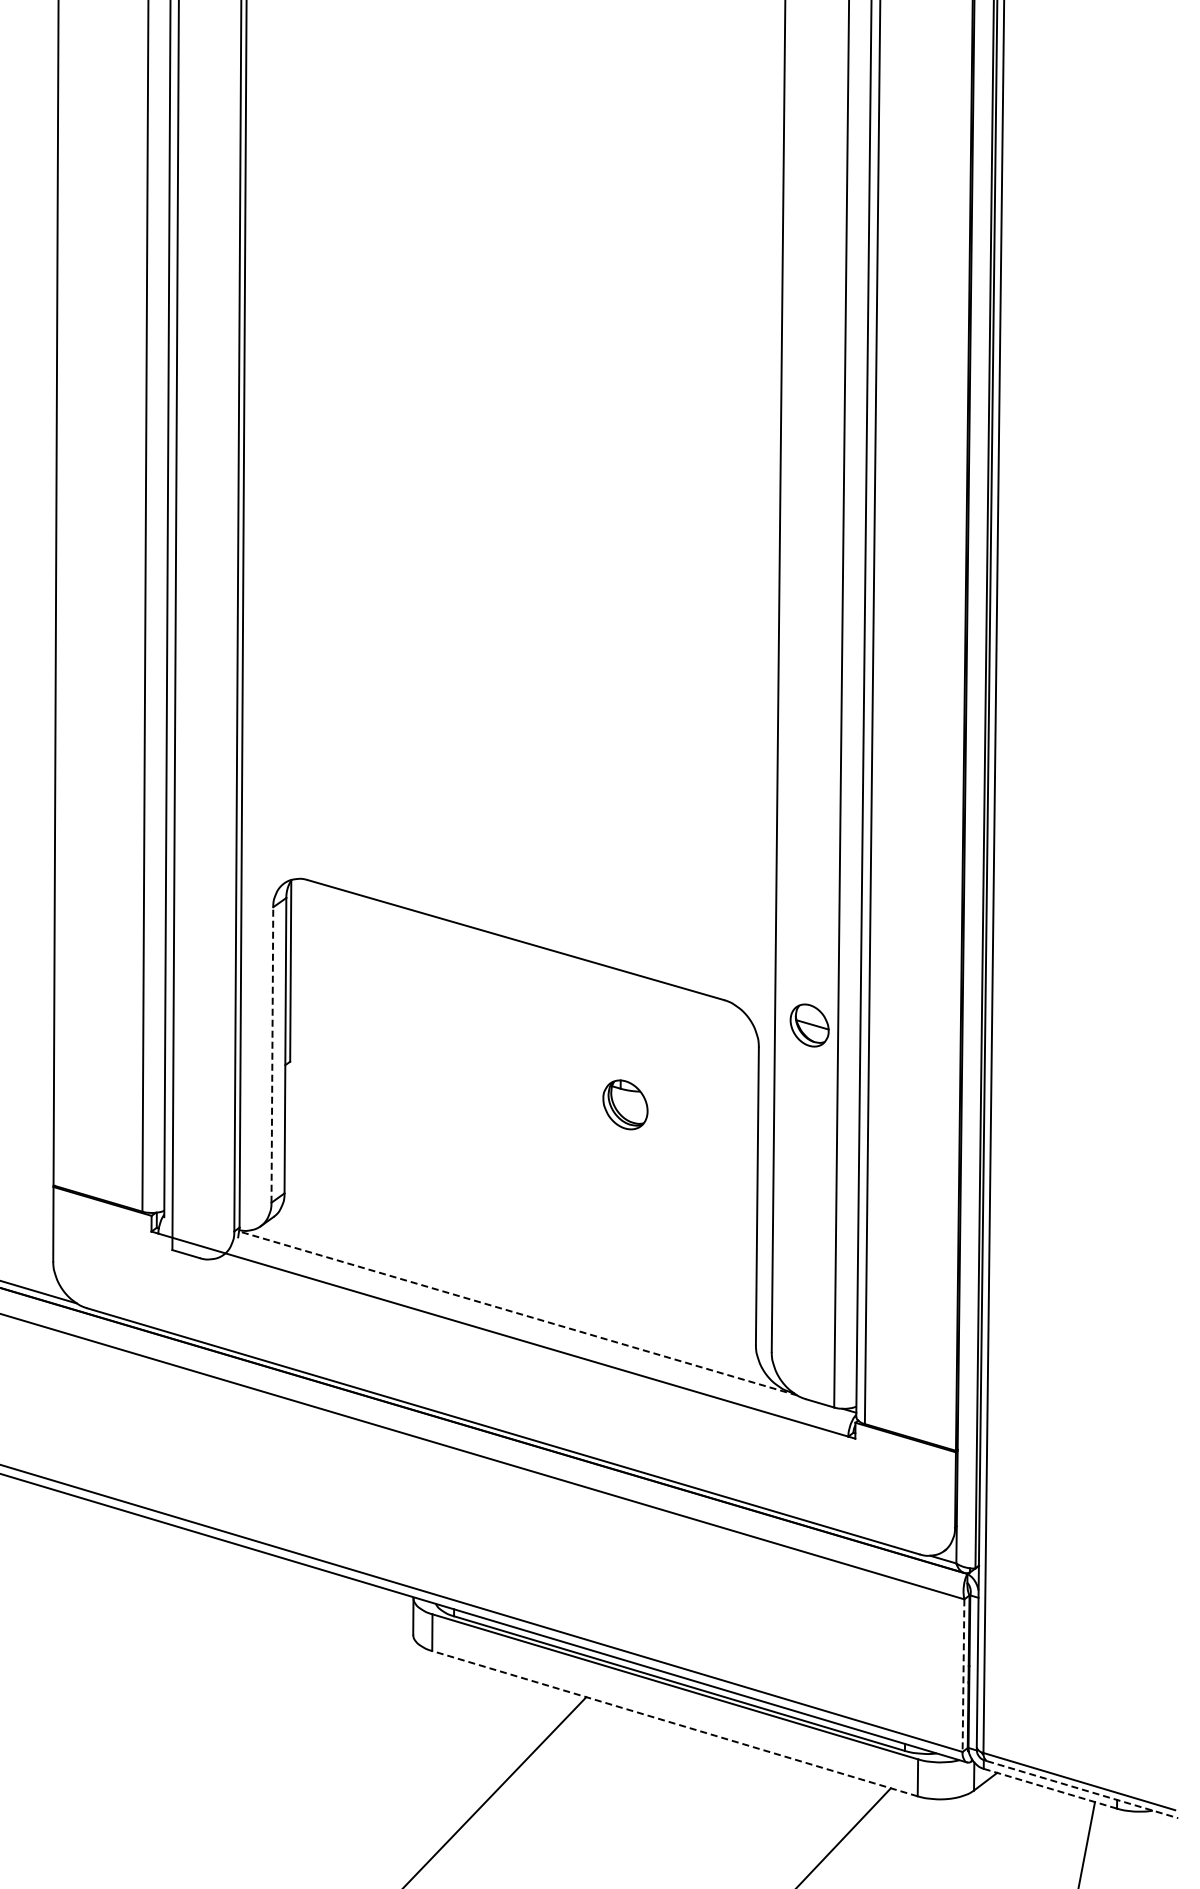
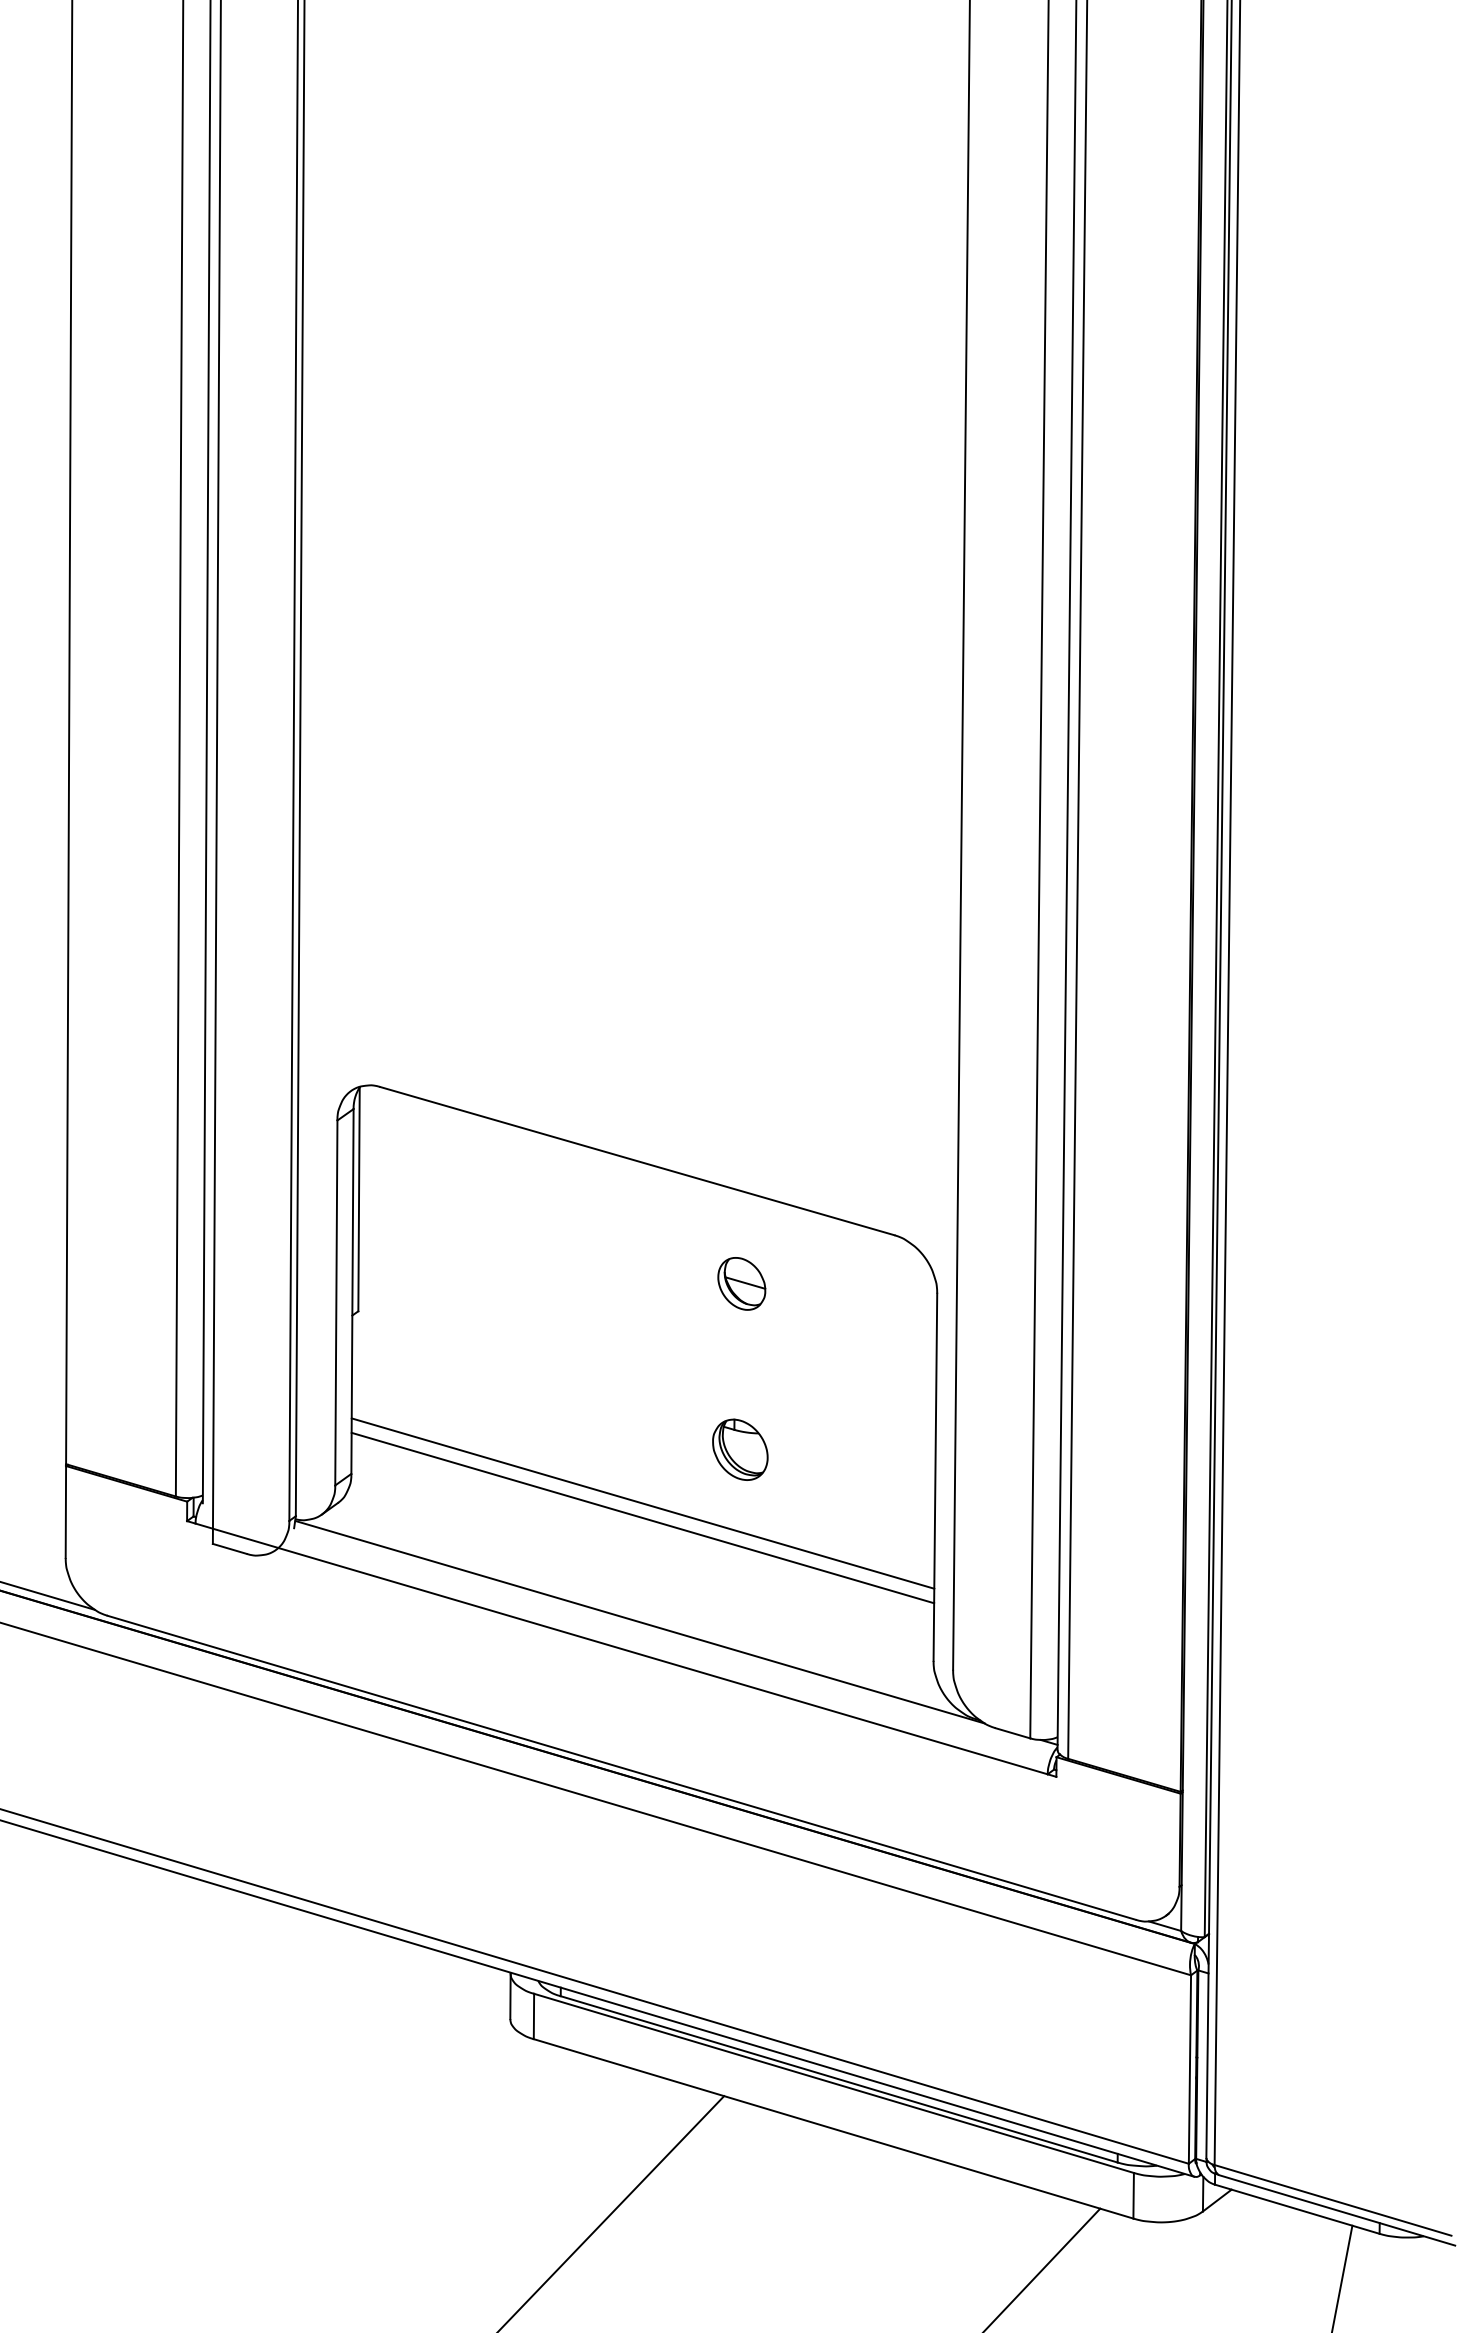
part: (809, 1025) -> (741, 1283), moved
line: (272, 1054) -> (336, 1302), dashed -> solid
part: (625, 1104) -> (740, 1449), moved
line: (520, 1217) -> (642, 1503), added
line: (520, 1229) -> (642, 1518), added
line: (518, 1313) -> (640, 1622), dashed -> solid
line: (963, 1676) -> (1189, 2070), dashed -> solid
line: (674, 1723) -> (833, 2128), dashed -> solid
line: (1050, 1788) -> (1297, 2208), dashed -> solid
line: (1082, 1789) -> (1336, 2210), dashed -> solid

